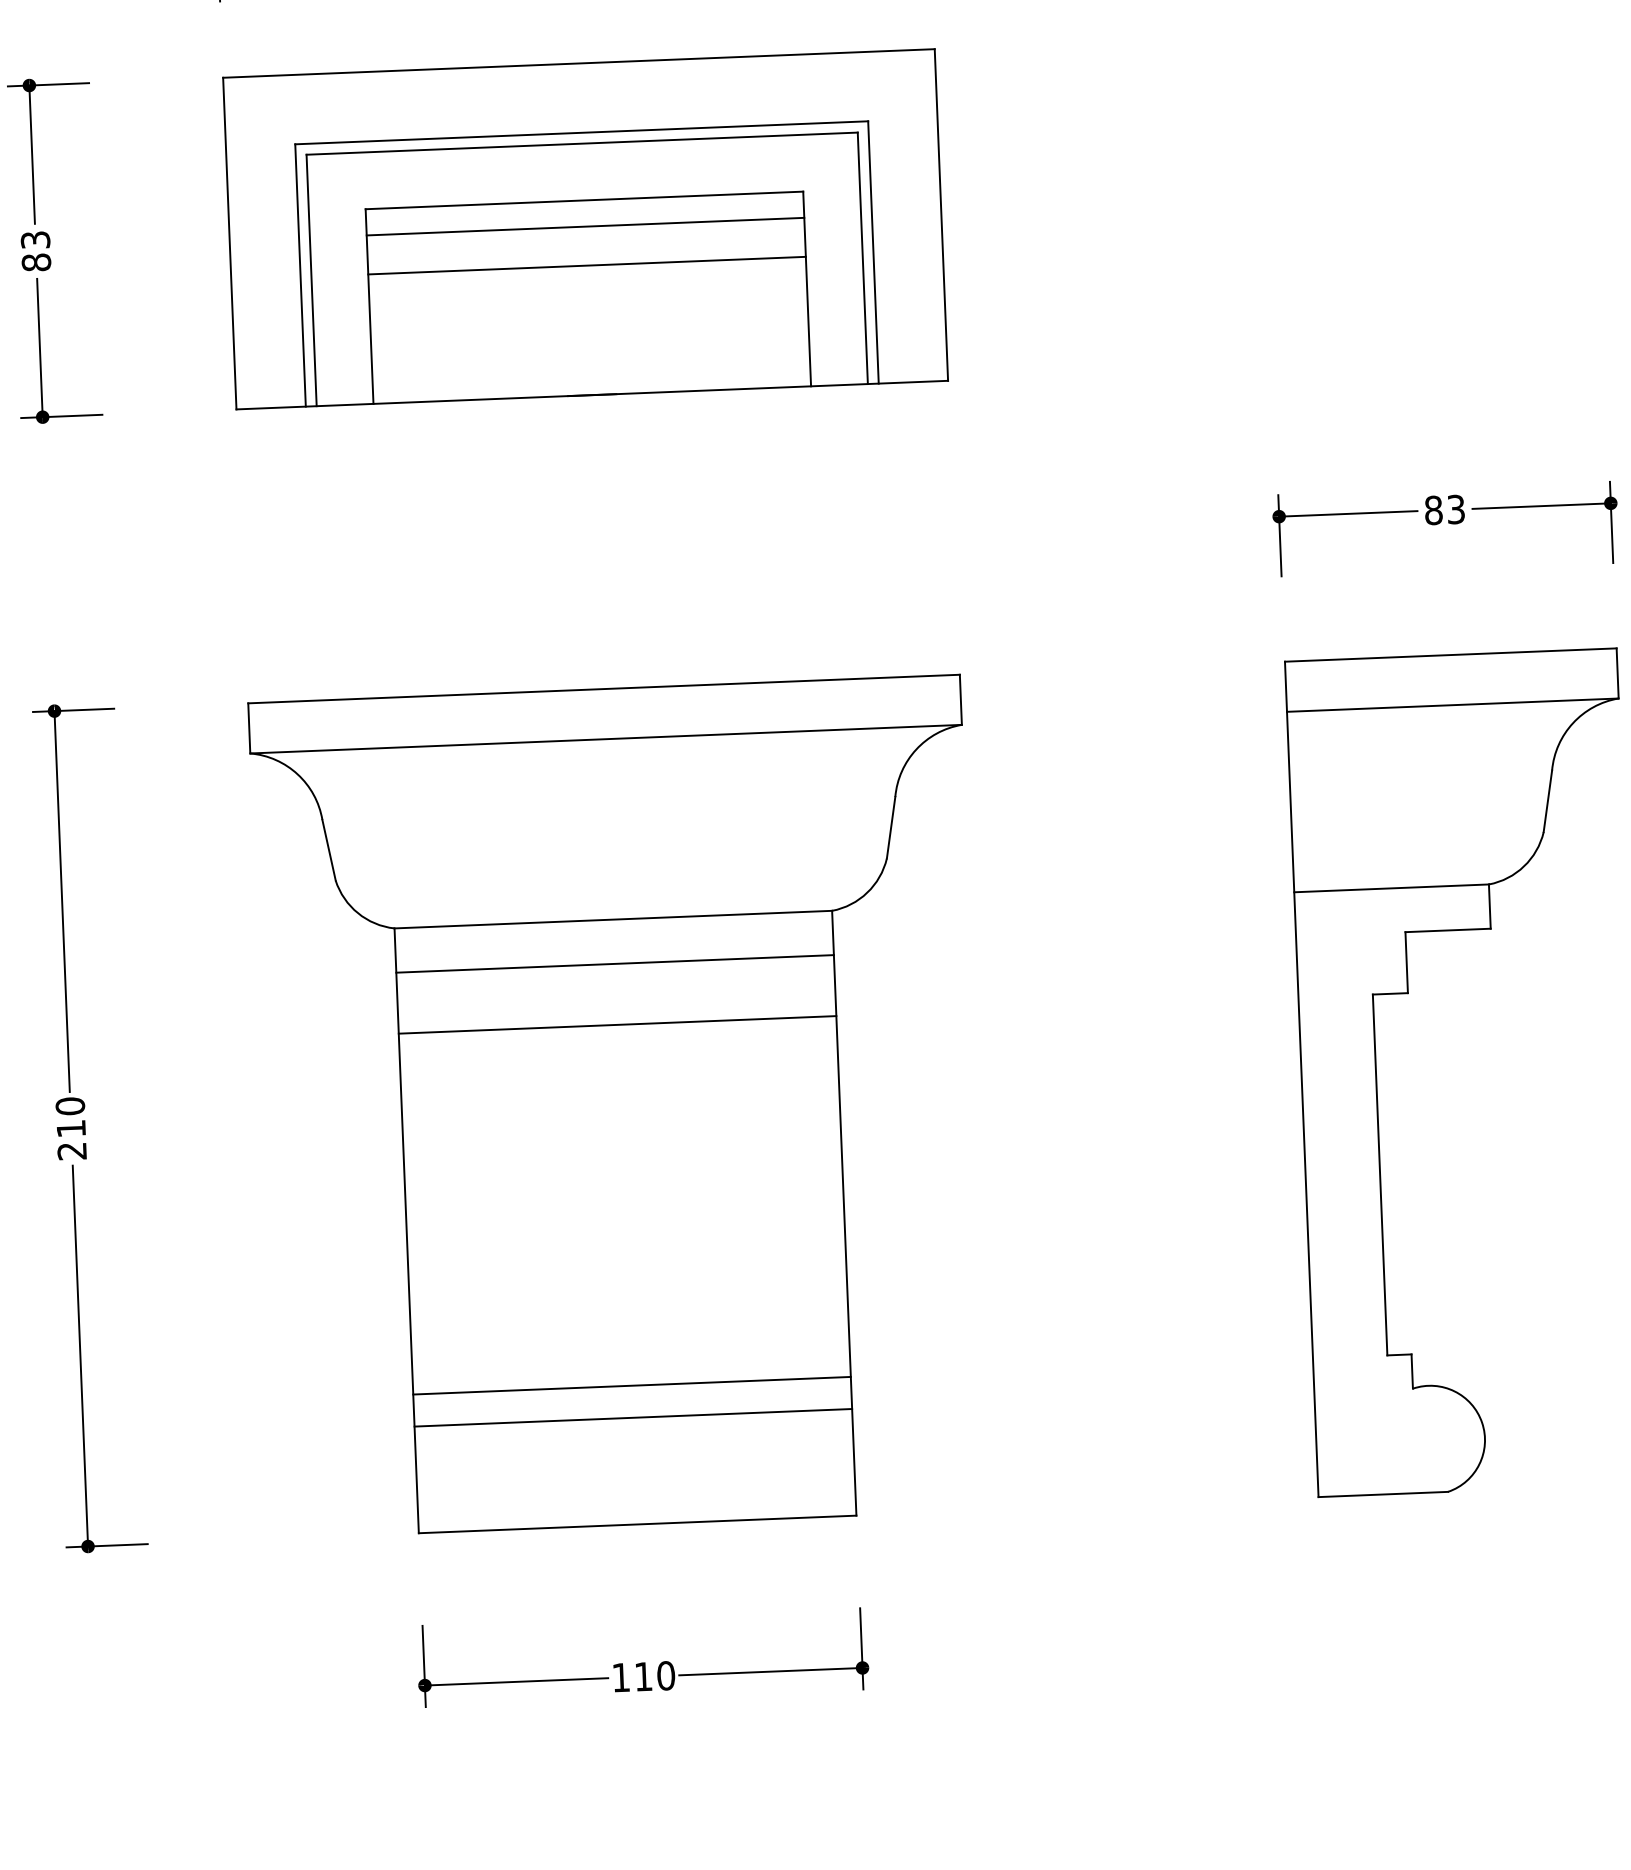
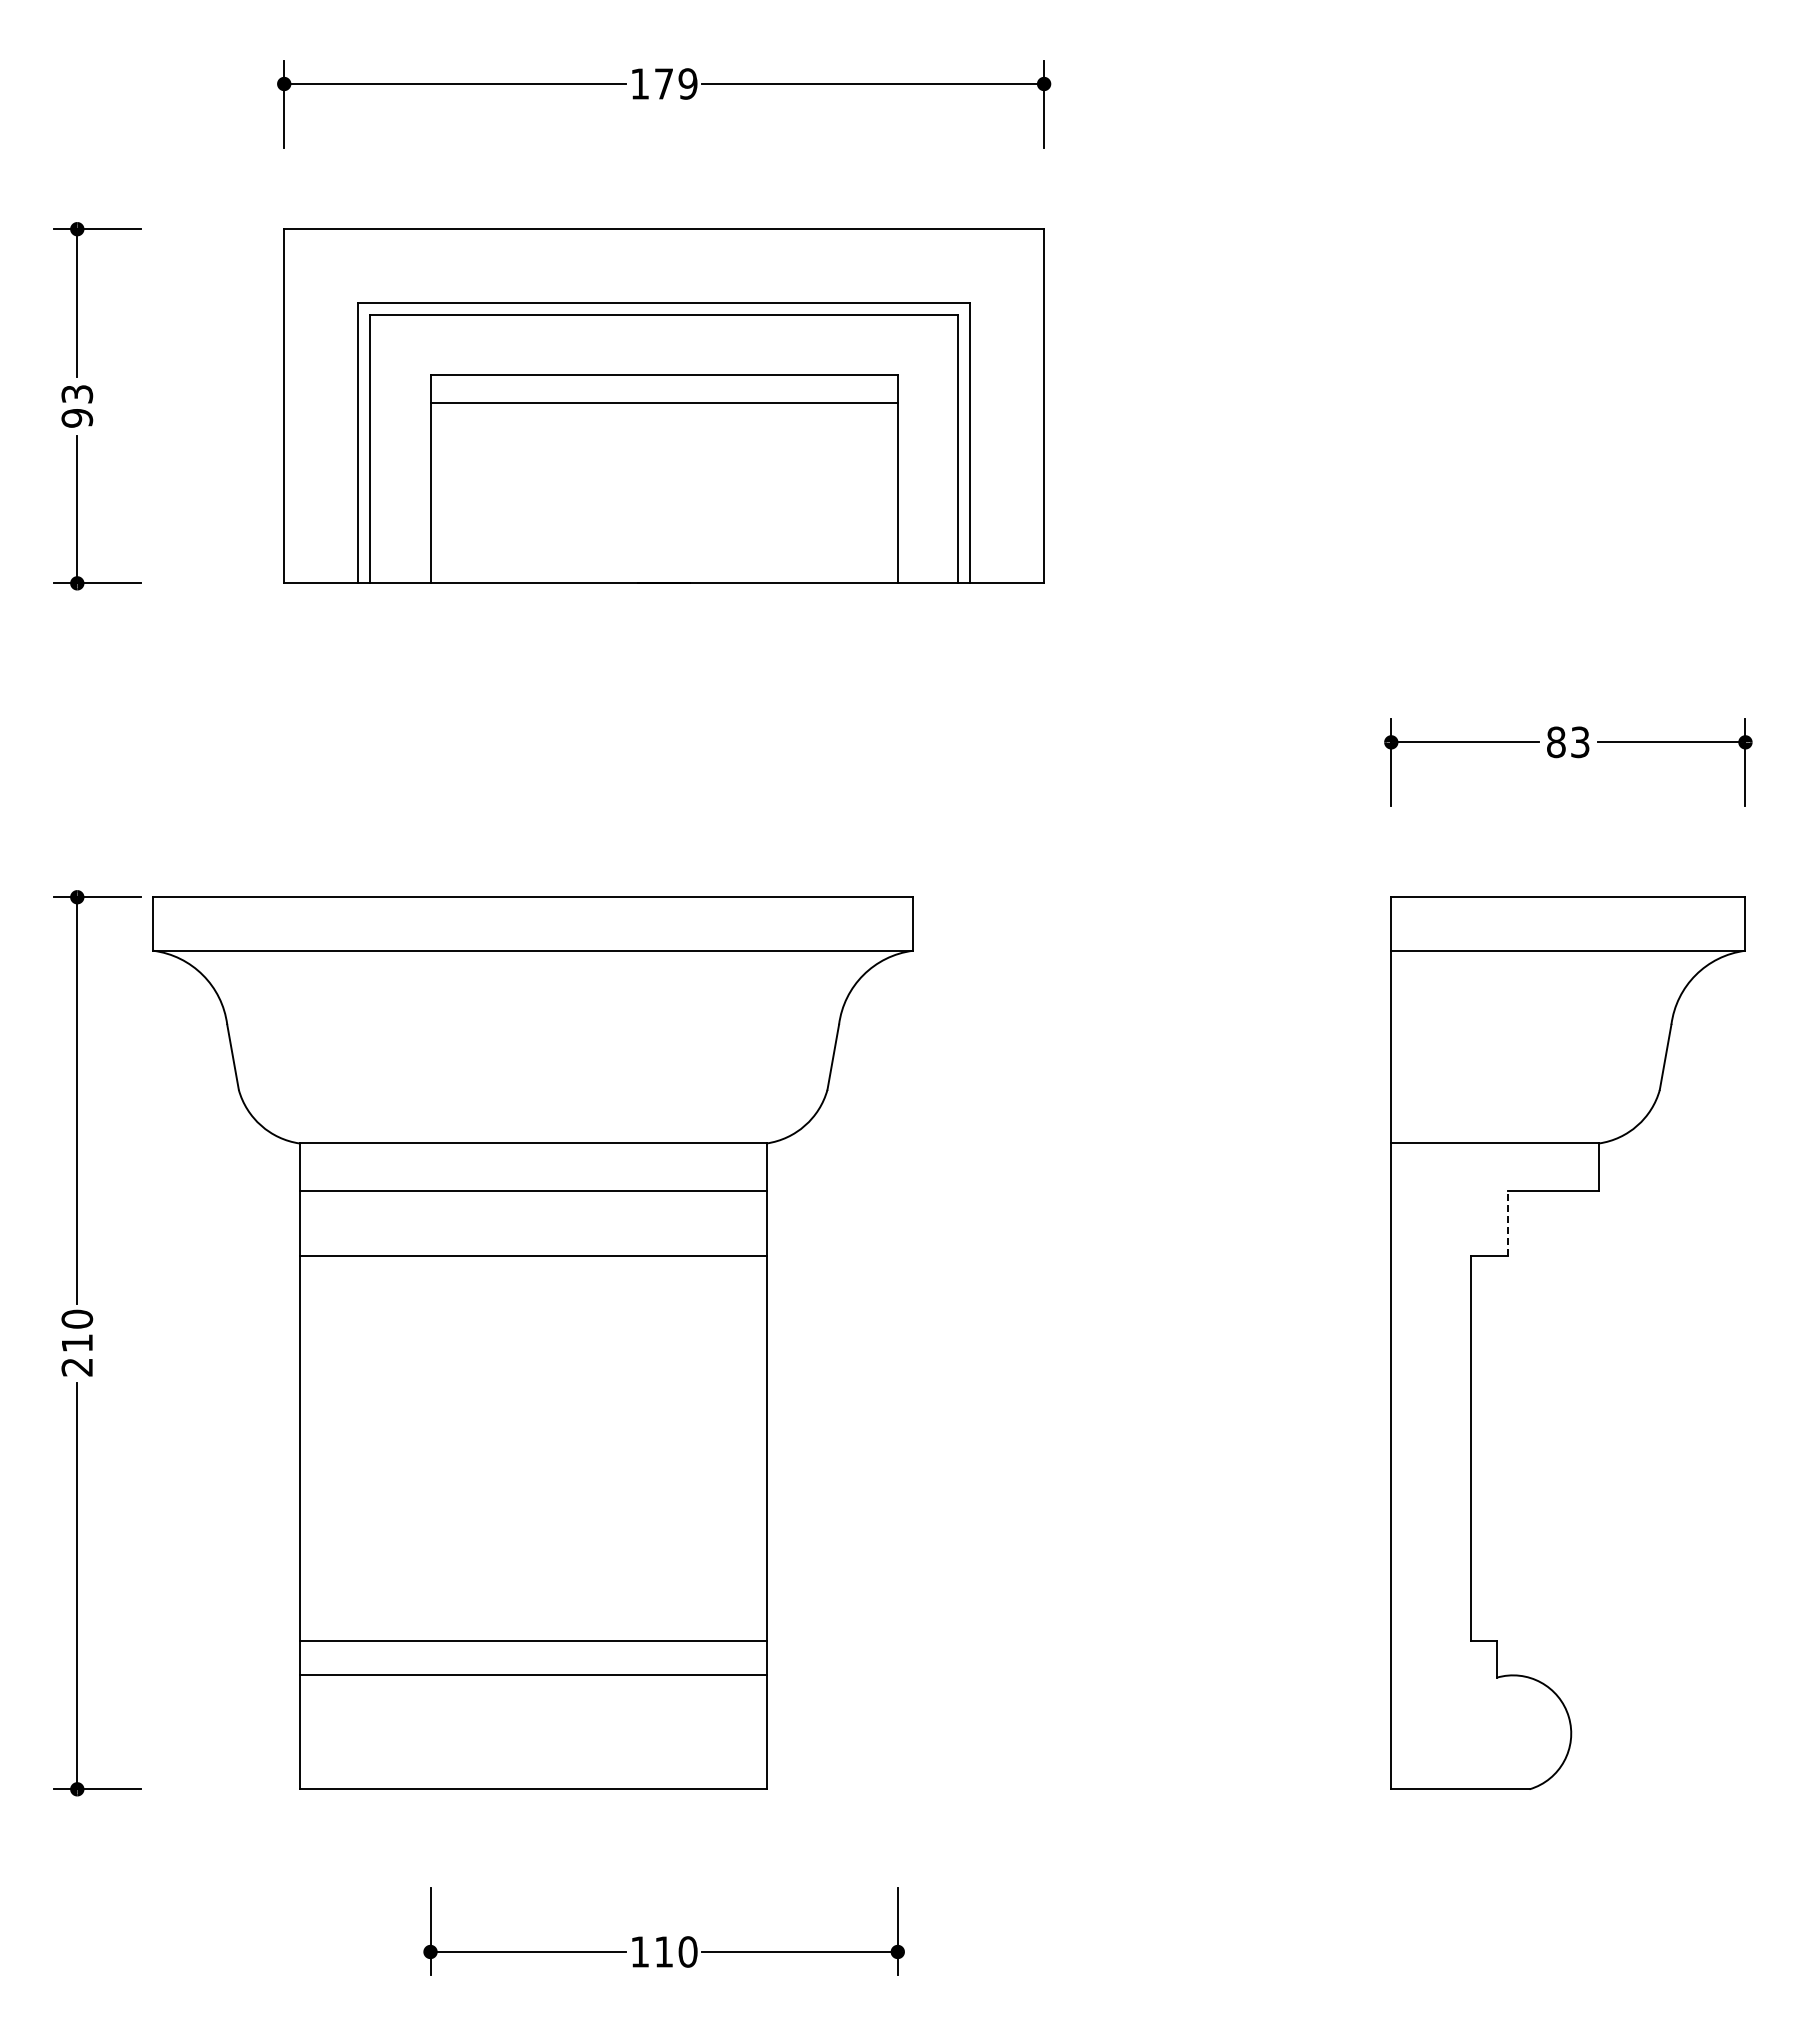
text: (36, 261) -> (77, 417), 83 -> 93
line: (586, 266) -> (663, 445), removed
line: (1407, 962) -> (1508, 1223), solid -> dashed
part: (620, 1106) -> (532, 1342), moved

